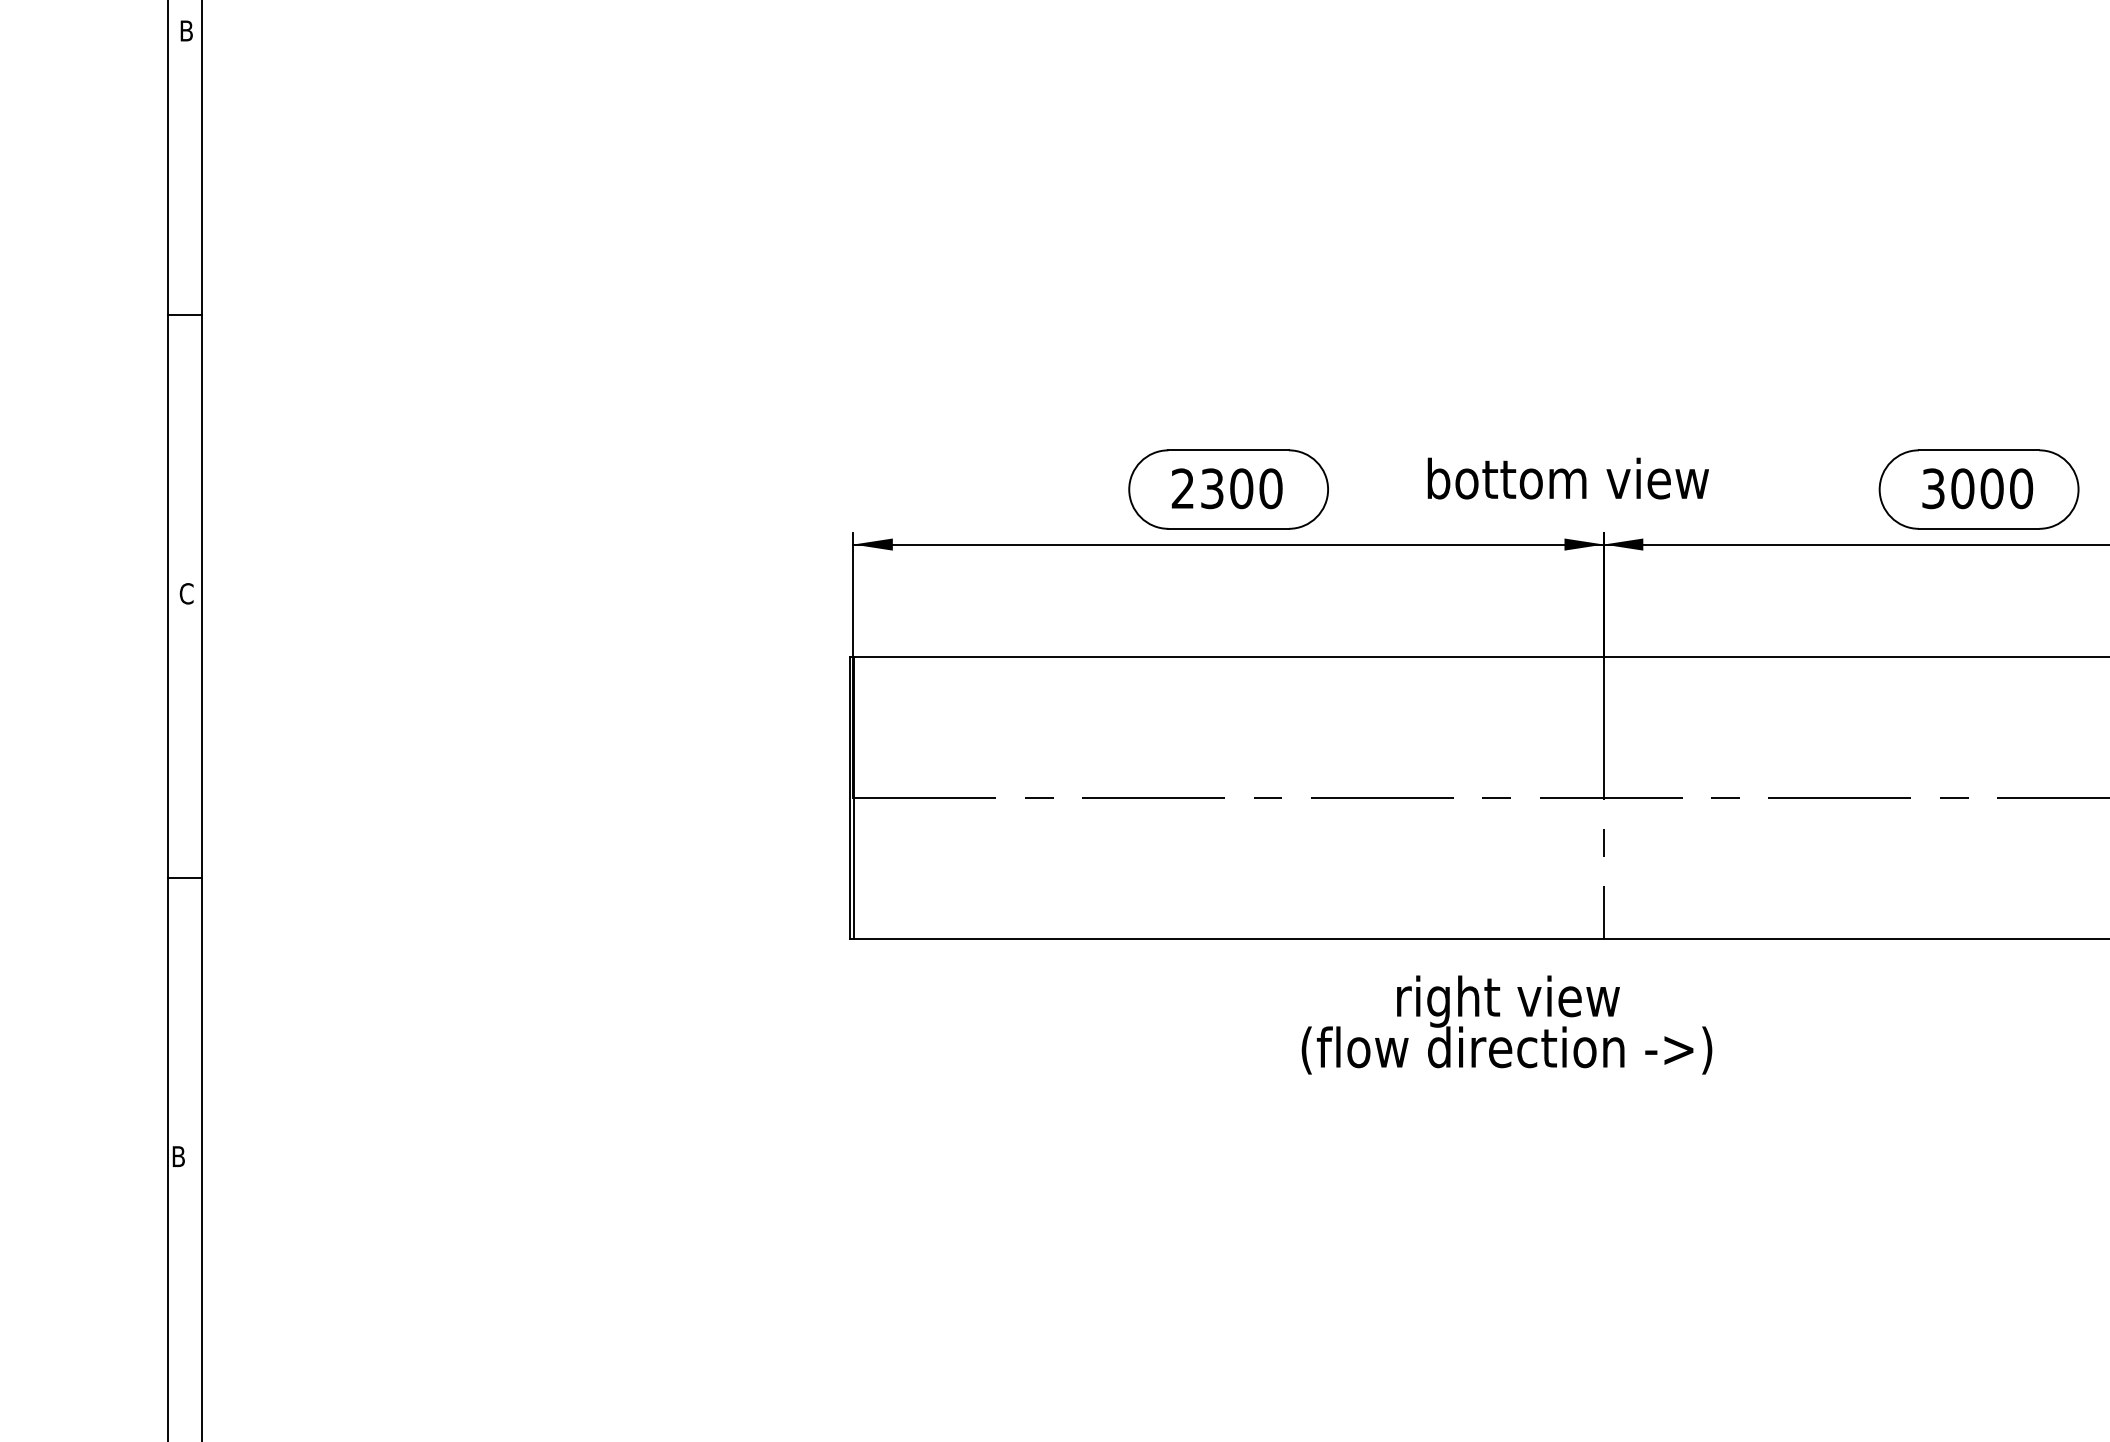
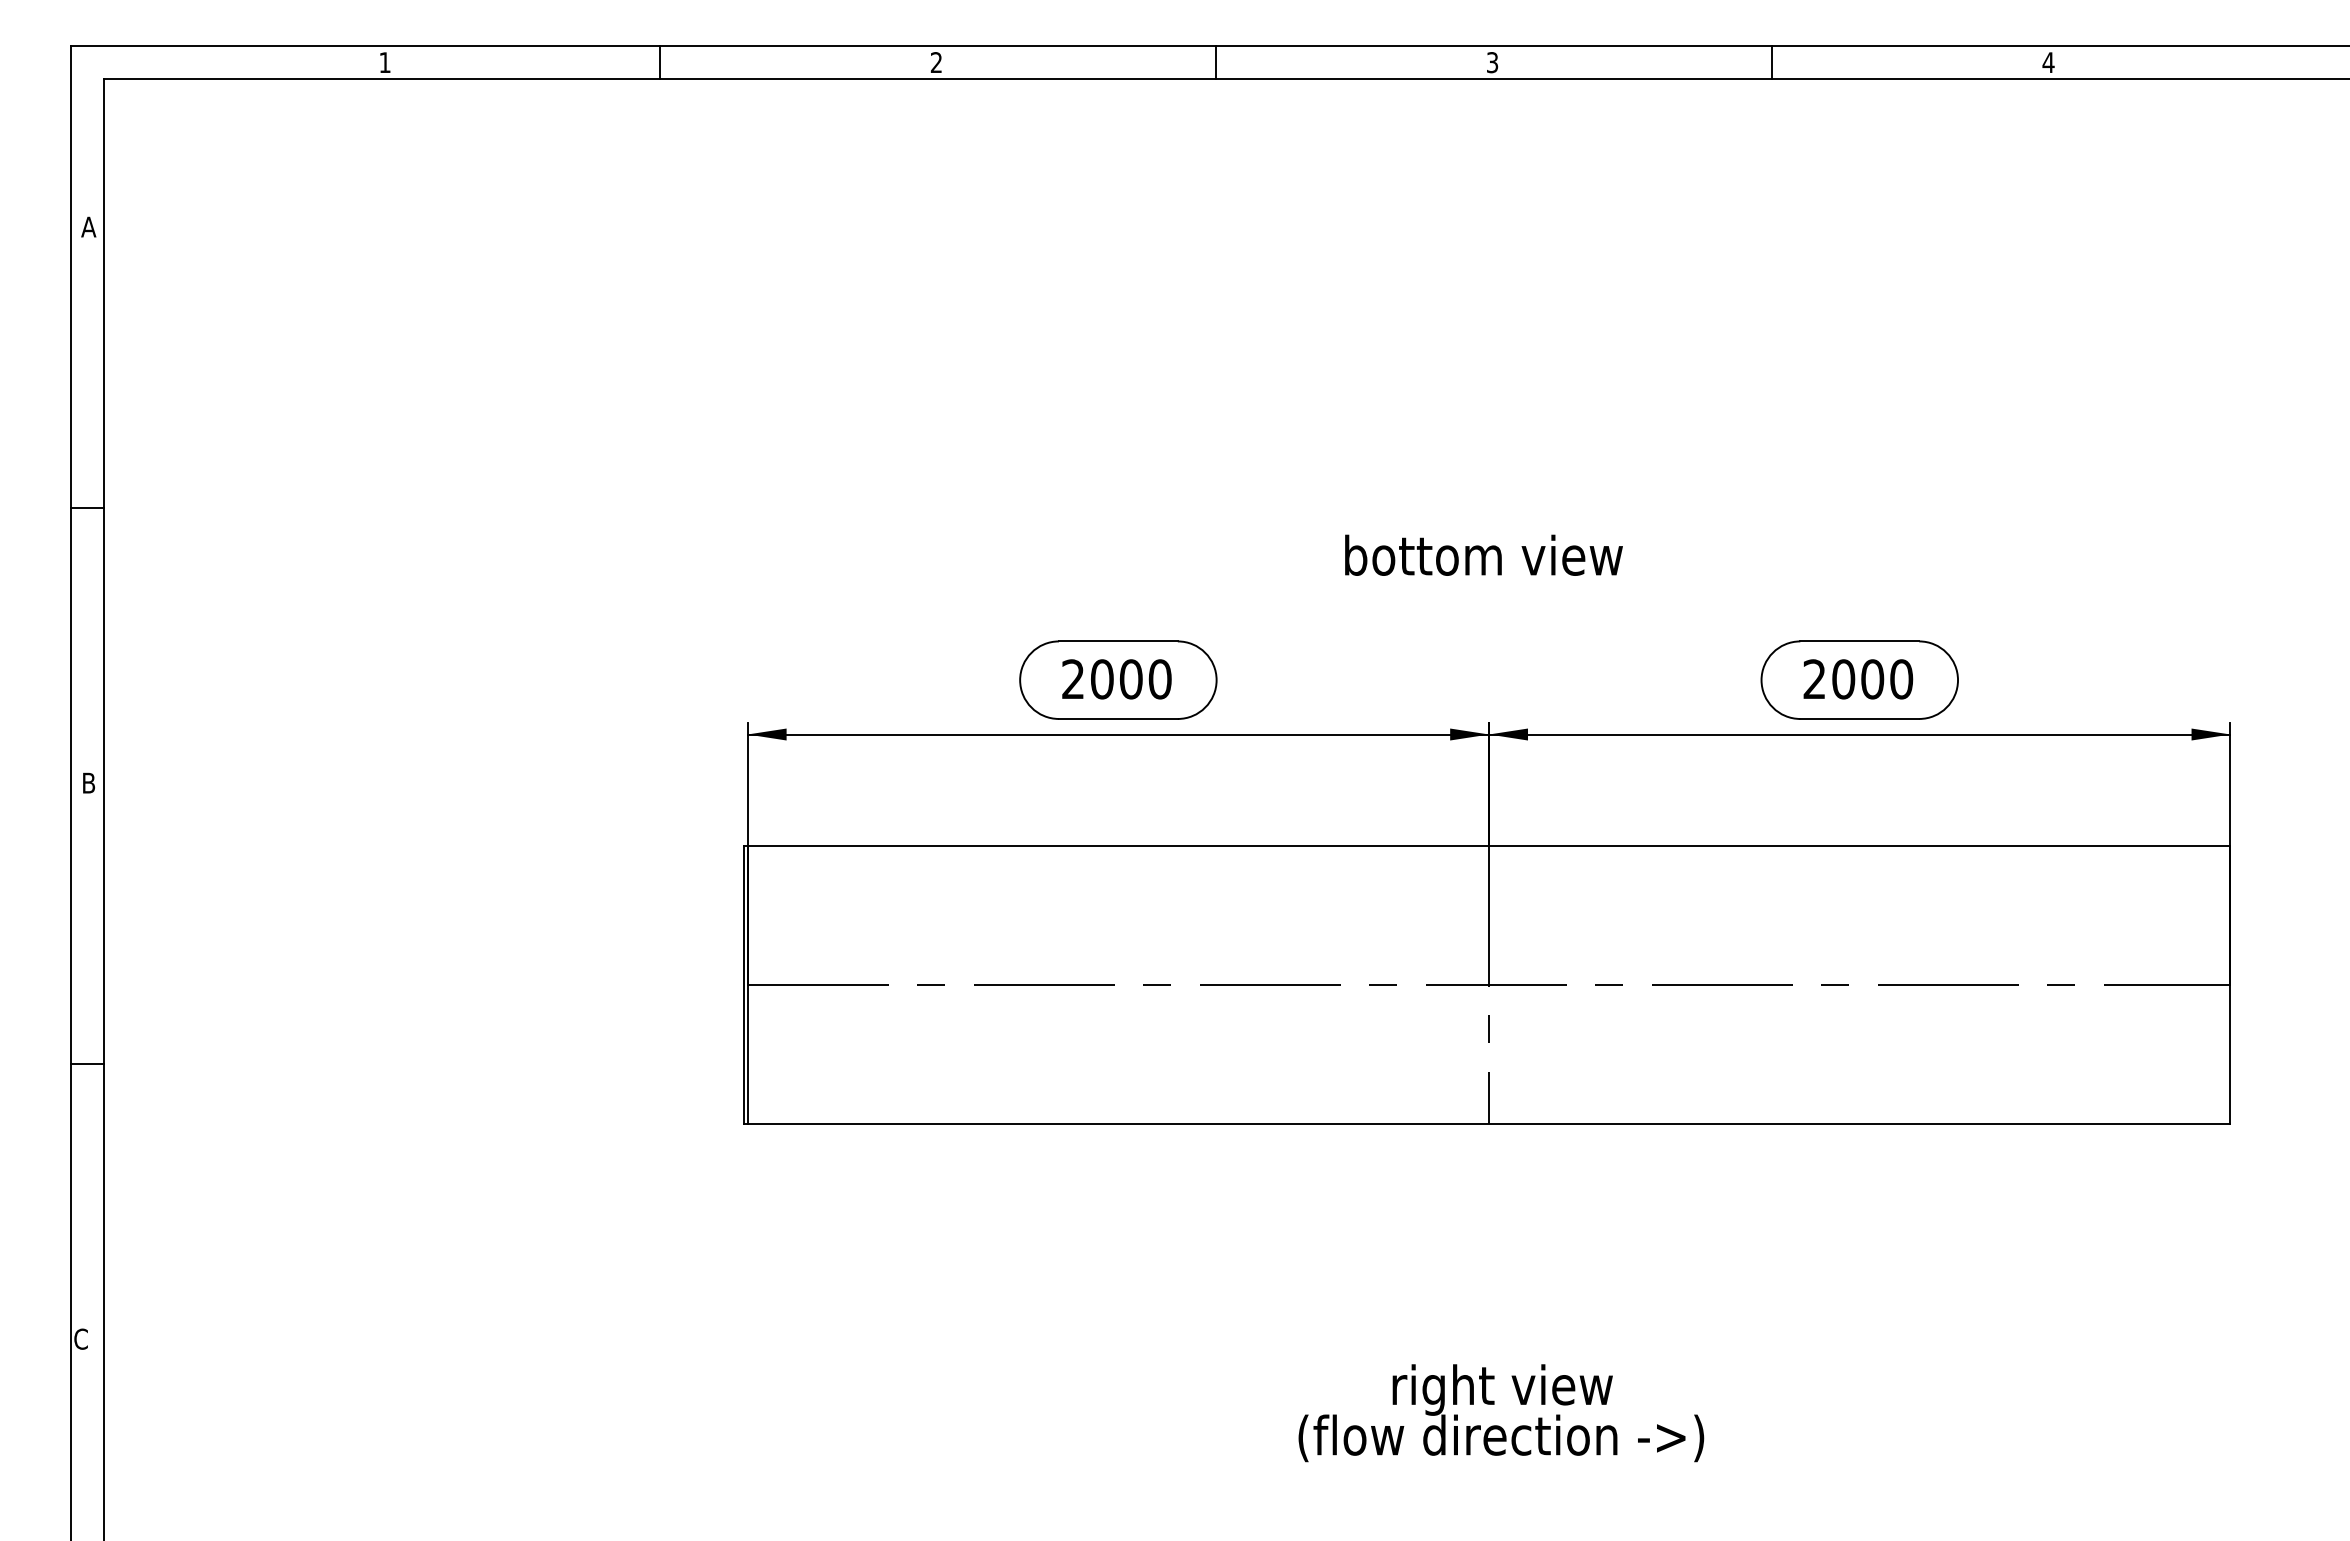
text: (186, 30) -> (88, 226), B -> A
text: (1567, 477) -> (1483, 554), moved
text: (1212, 488) -> (1102, 679), 2300 -> 2000
text: (1933, 488) -> (1814, 679), 3000 -> 2000
text: (186, 593) -> (88, 782), C -> B
text: (1507, 1025) -> (1501, 1413), moved
text: (178, 1155) -> (80, 1338), B -> C

